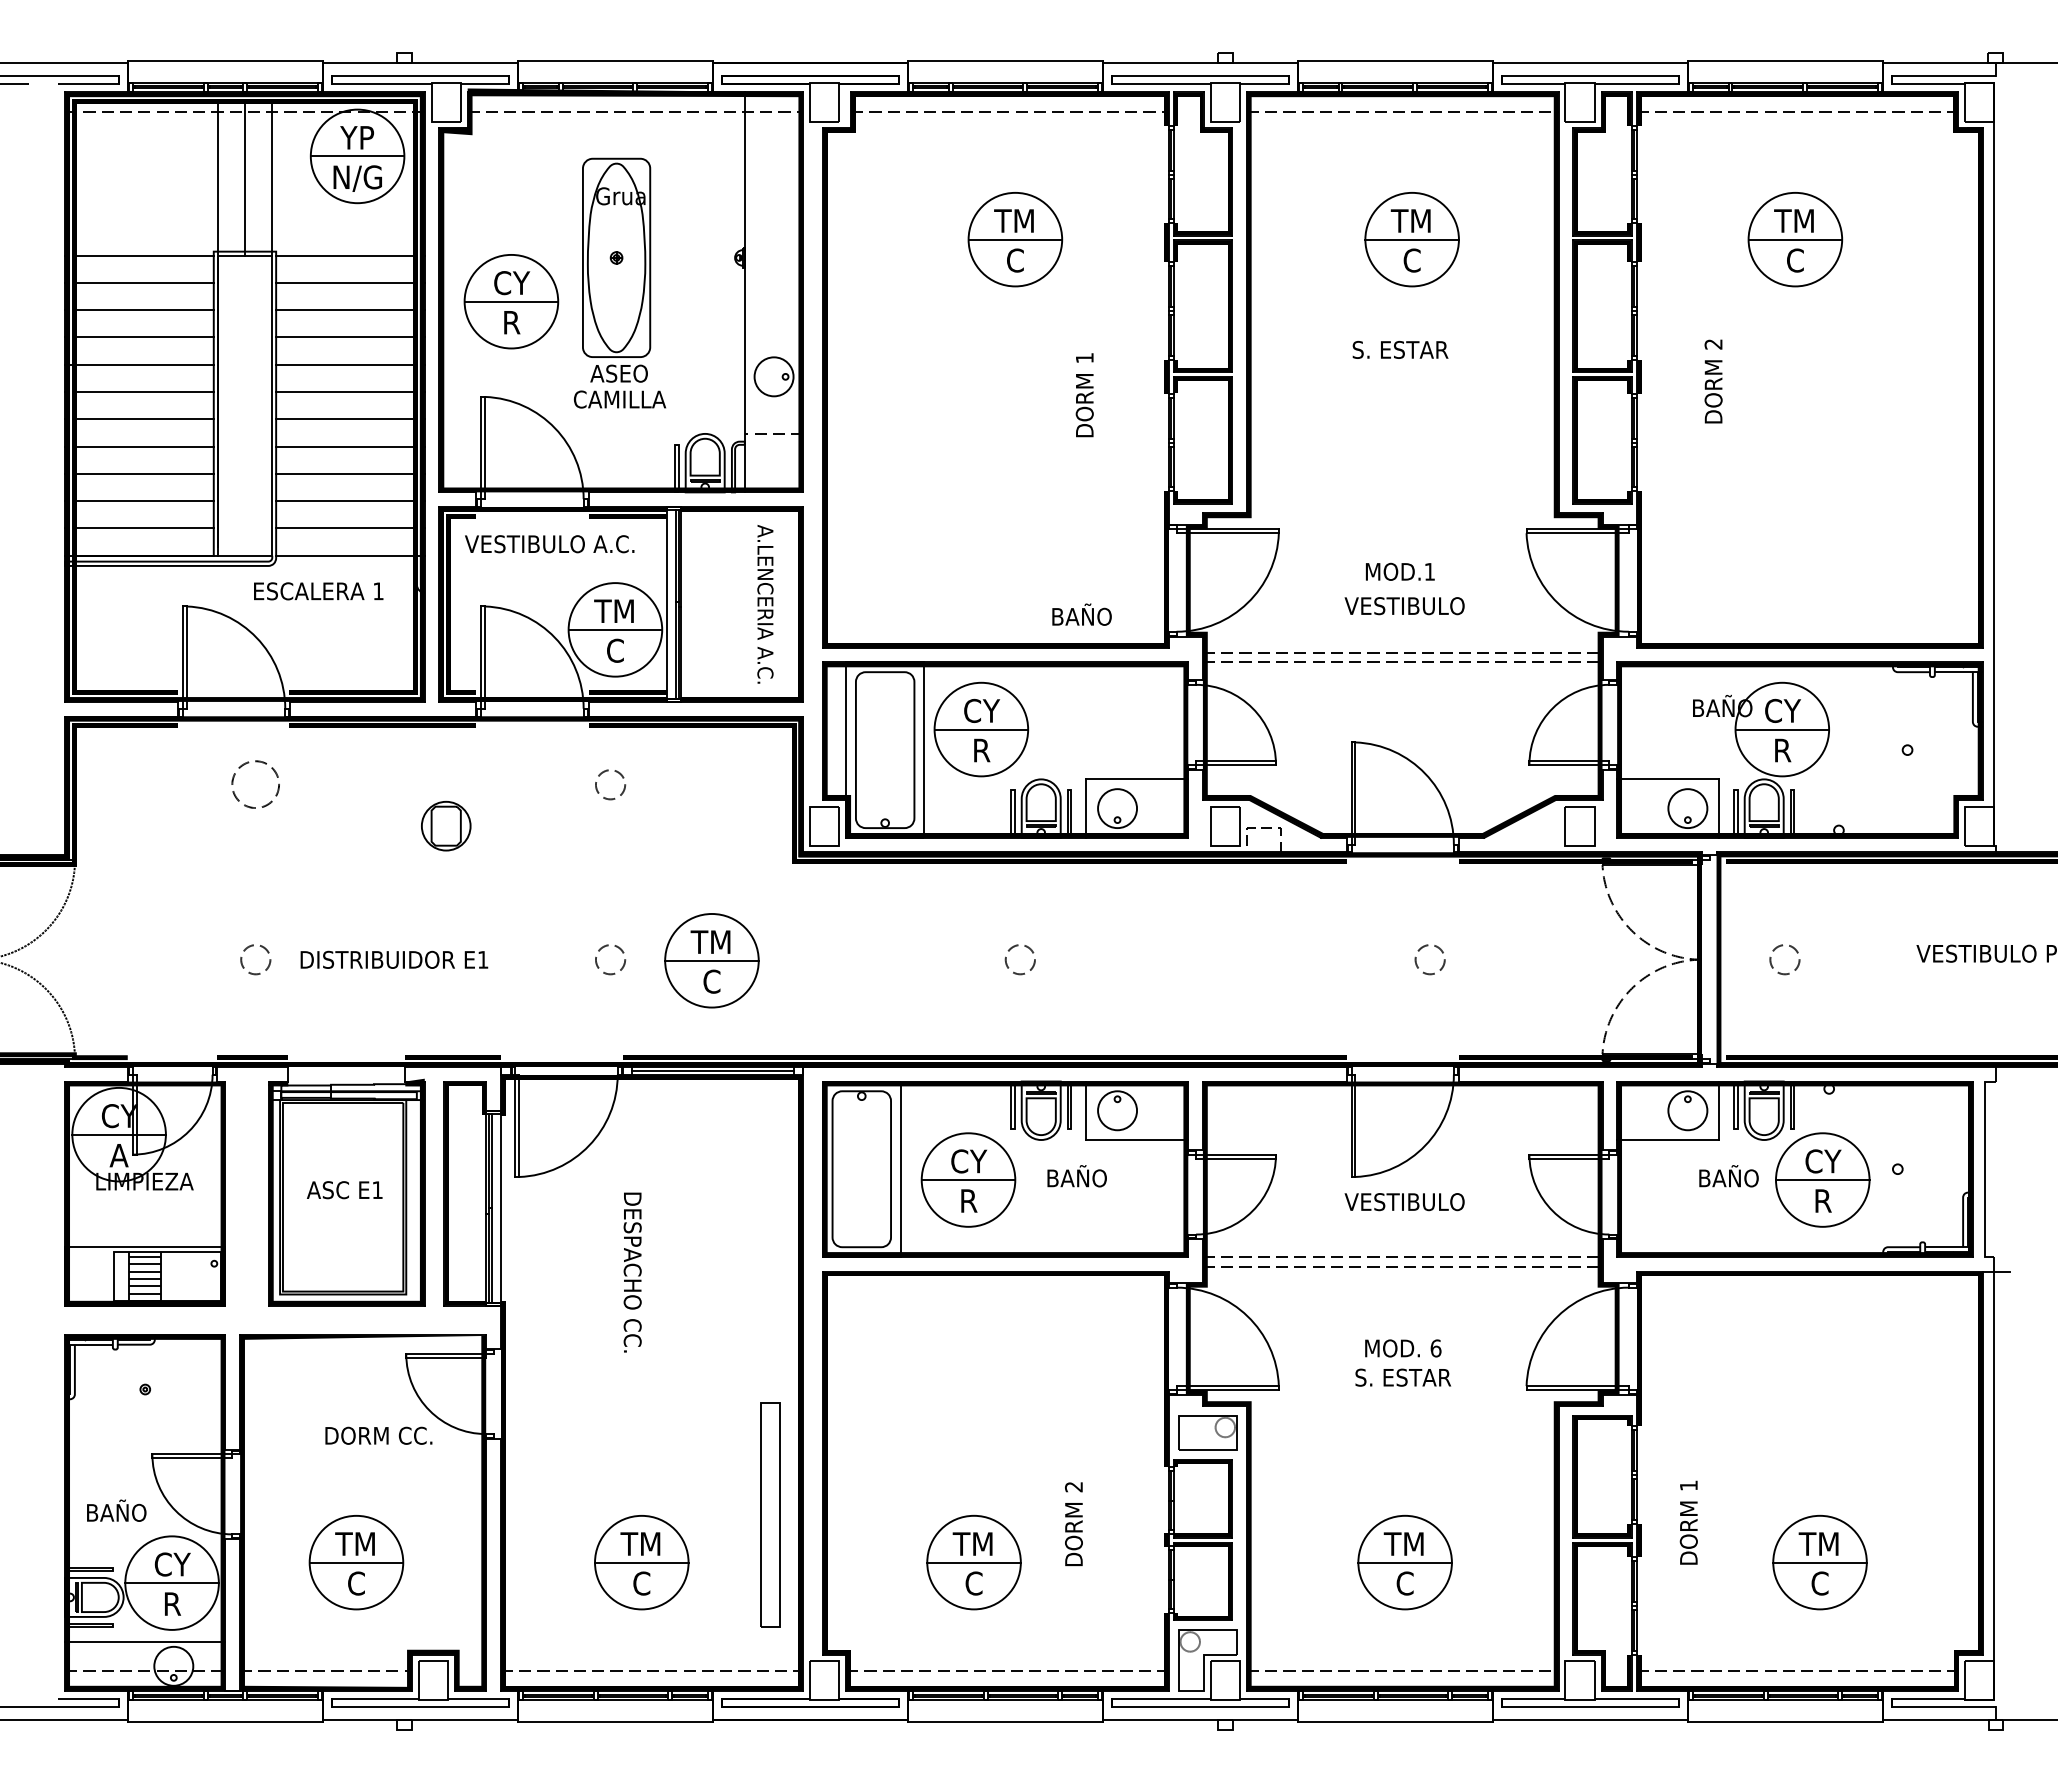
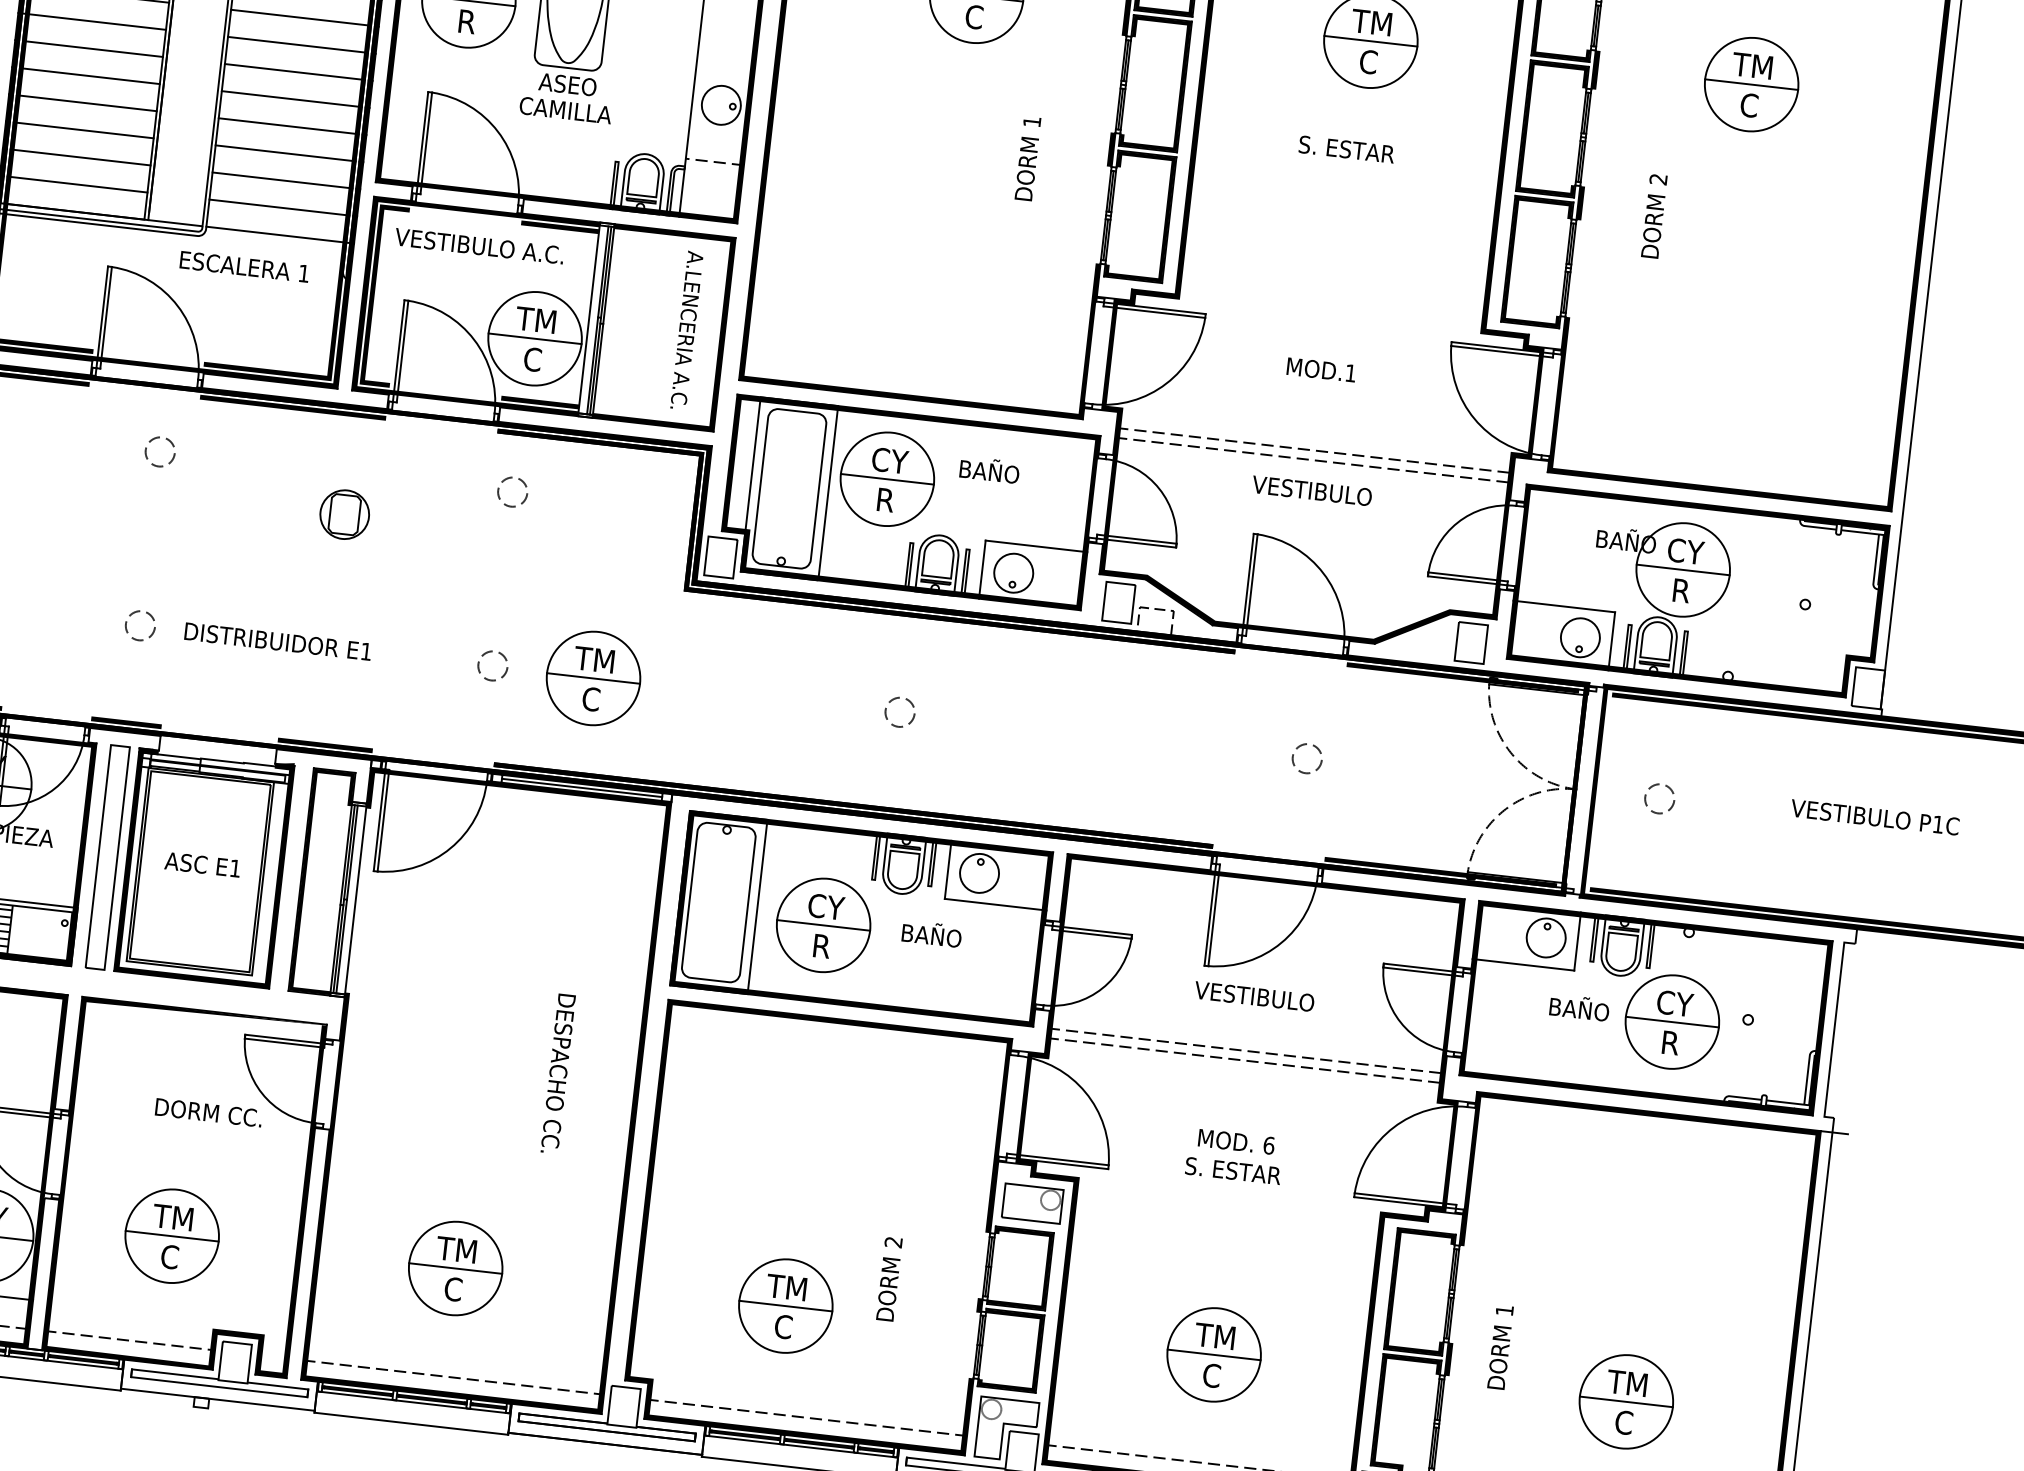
text: (1404, 606) -> (1311, 491), moved
text: (1081, 614) -> (989, 469), moved
circle: (255, 784) -> (159, 451), size x0.62
text: (632, 1272) -> (558, 1073), moved
part: (770, 1514) -> (107, 857), moved

